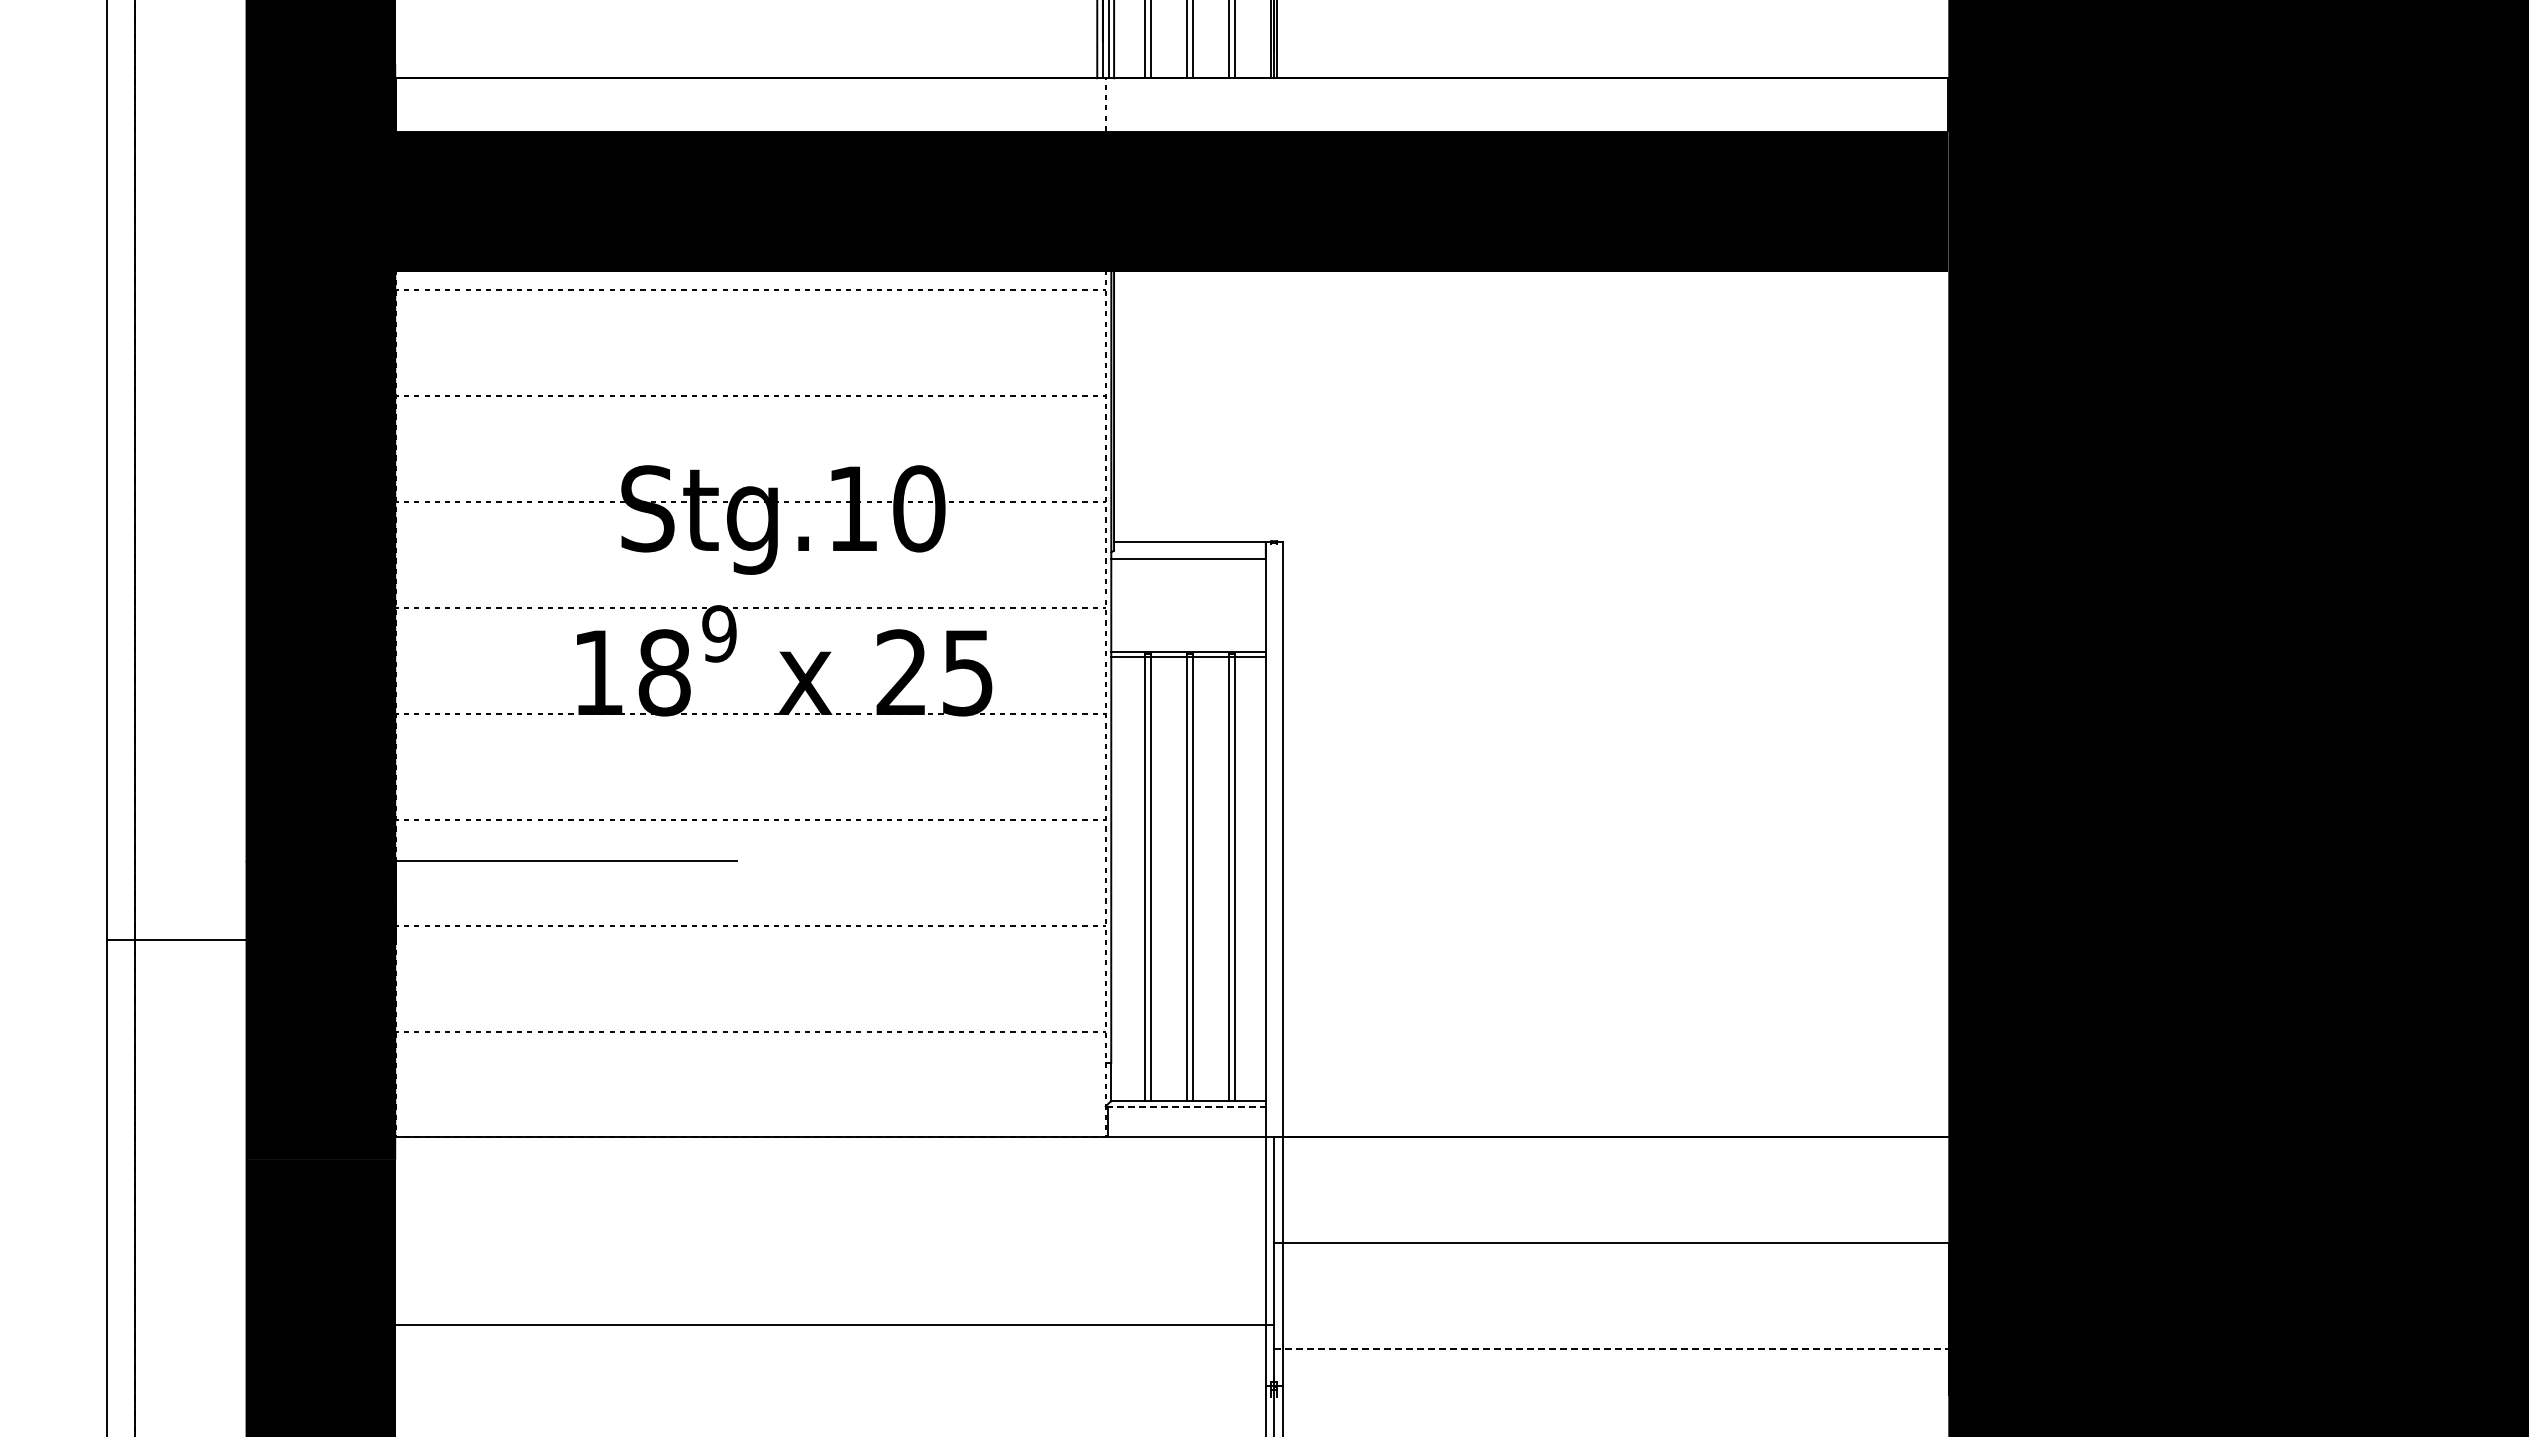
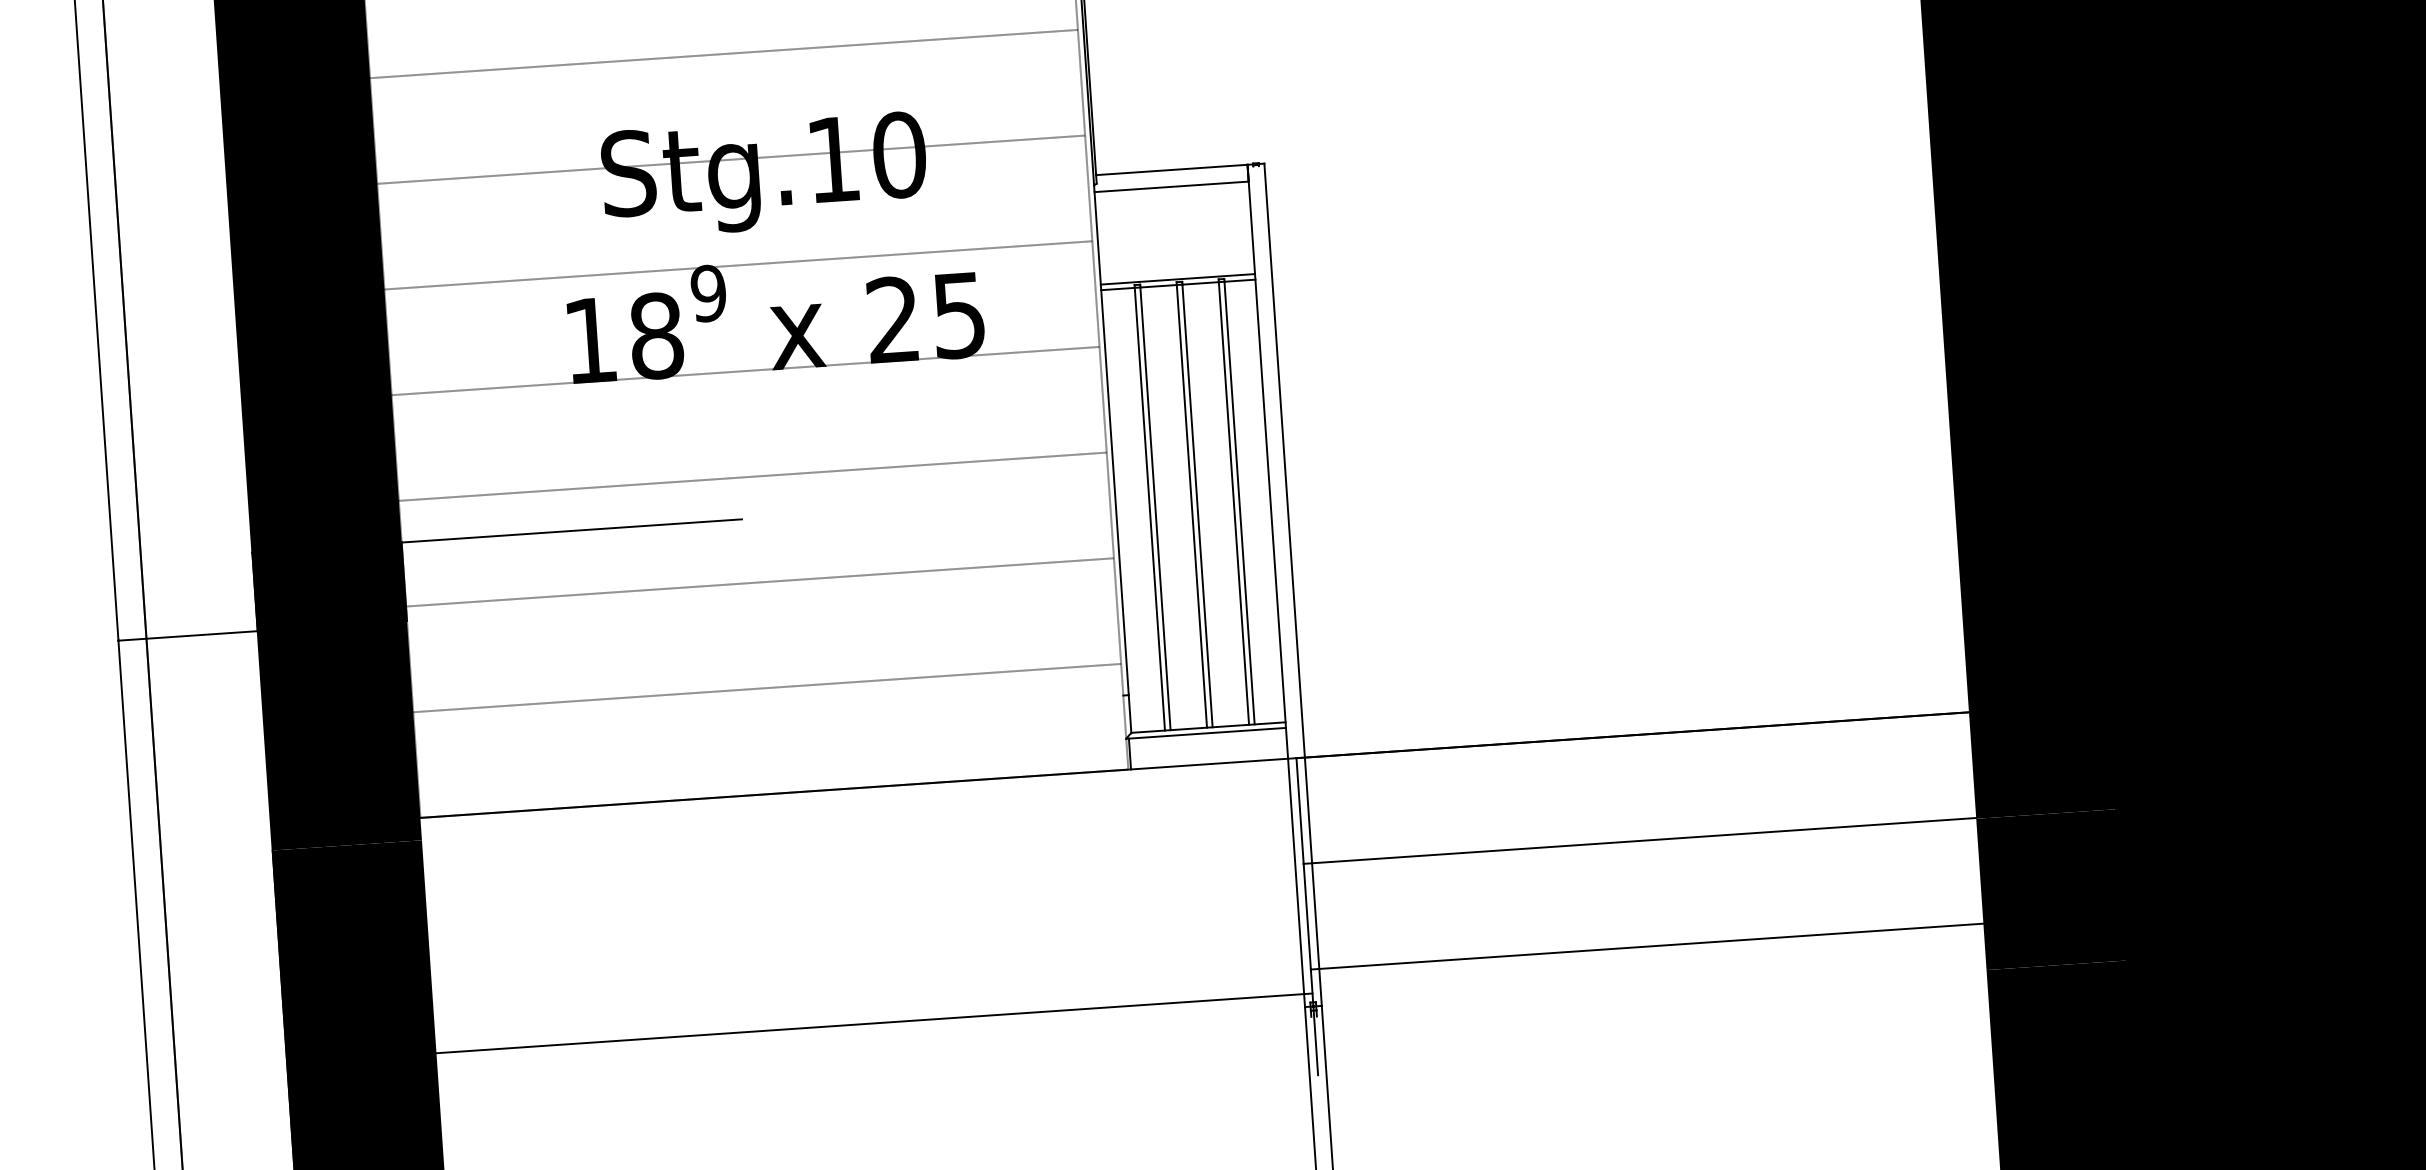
line: (1186, 1106) -> (1206, 733), dashed -> solid
line: (834, 1325) -> (873, 1023), moved
line: (1611, 1349) -> (1647, 946), dashed -> solid

